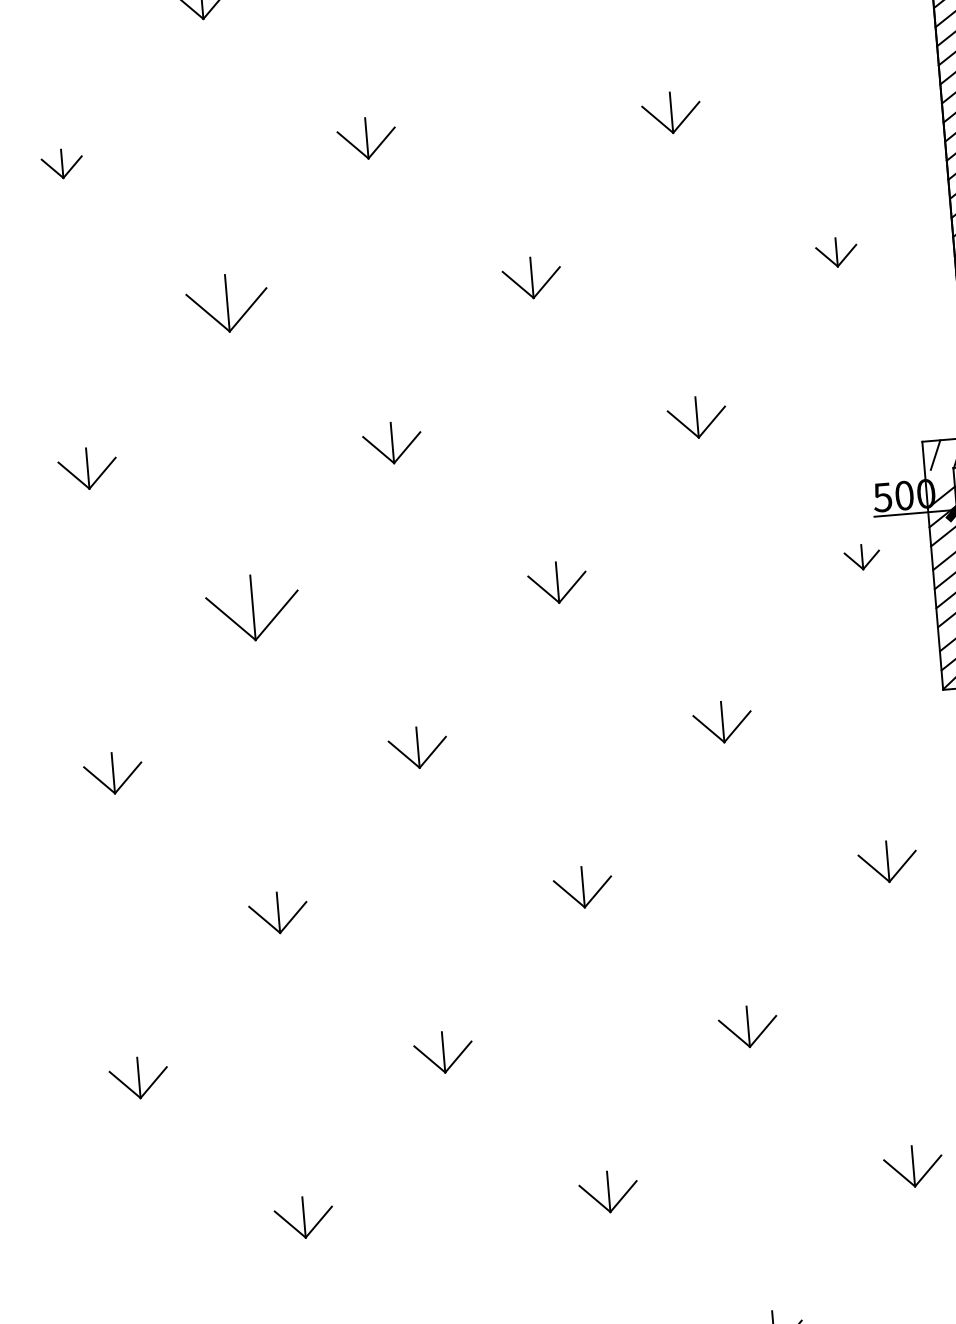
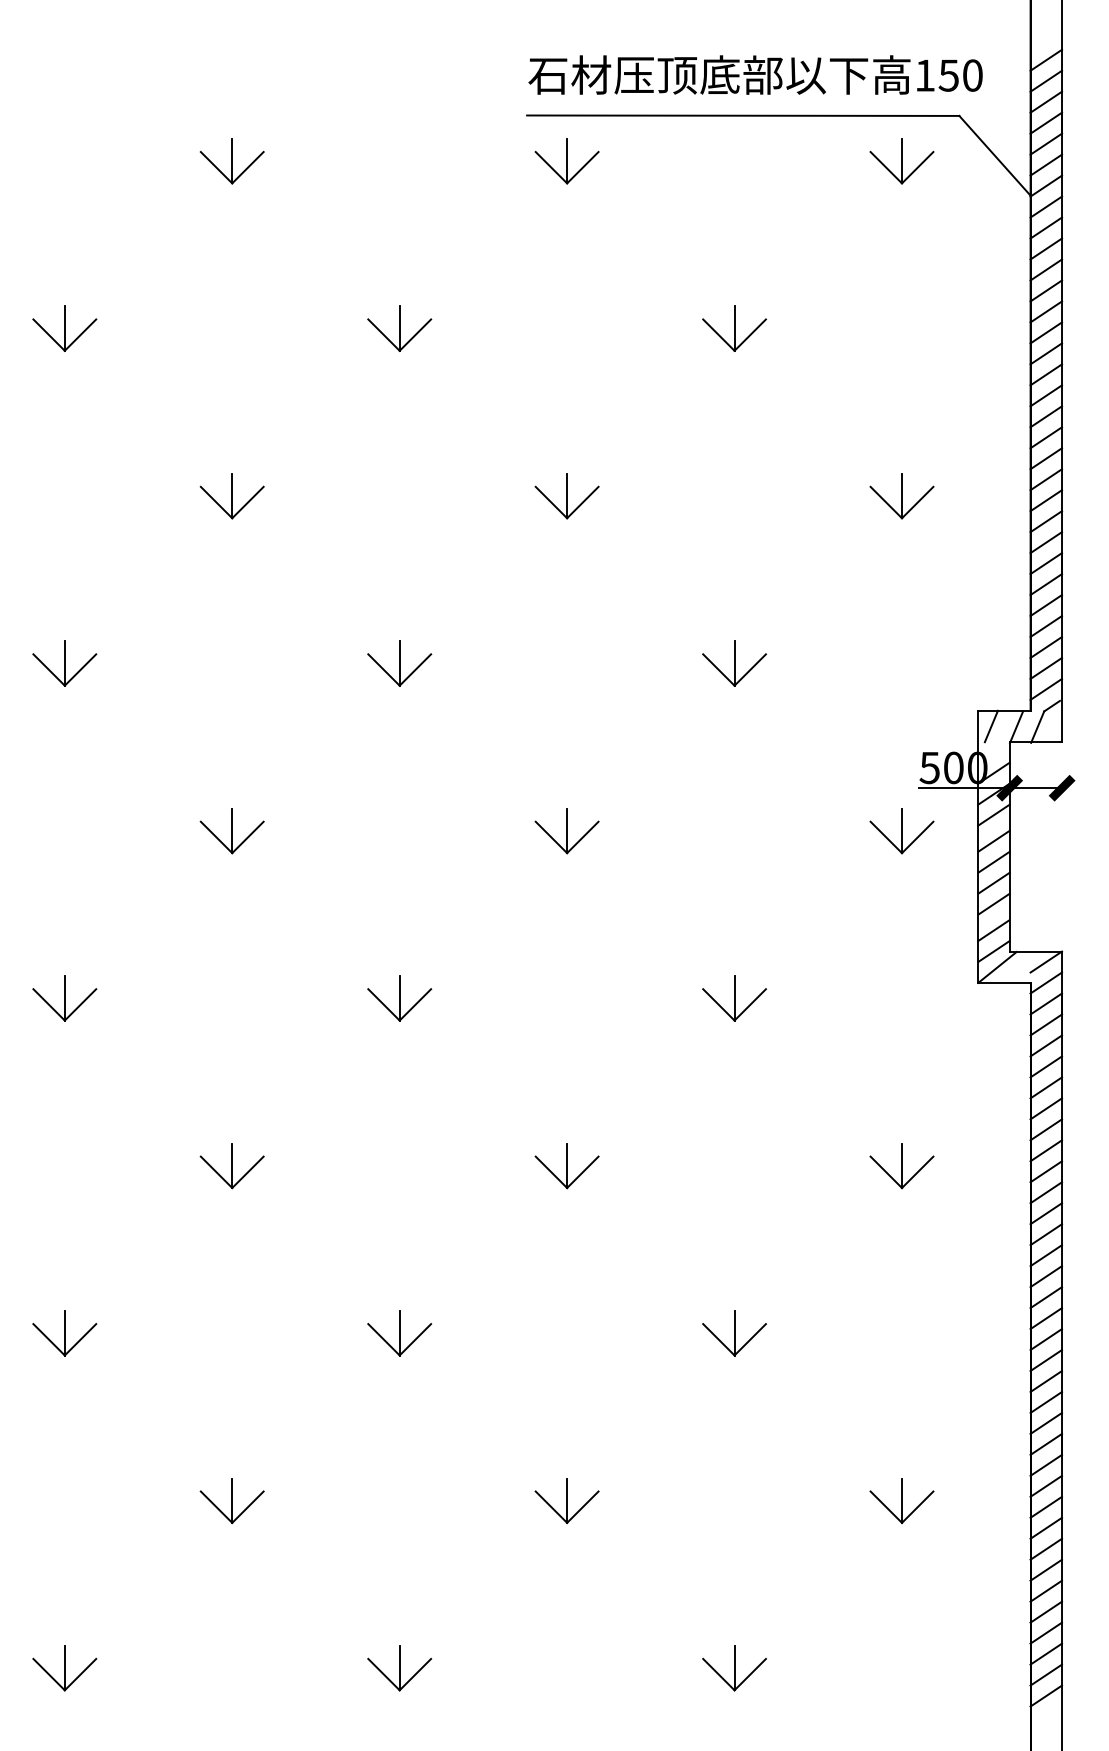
part: (61, 163) -> (64, 328), size x1.43
part: (836, 252) -> (901, 496), size x1.43
part: (226, 303) -> (231, 496), size x0.71
part: (861, 557) -> (901, 831), size x1.67
part: (252, 608) -> (231, 831), size x0.62

